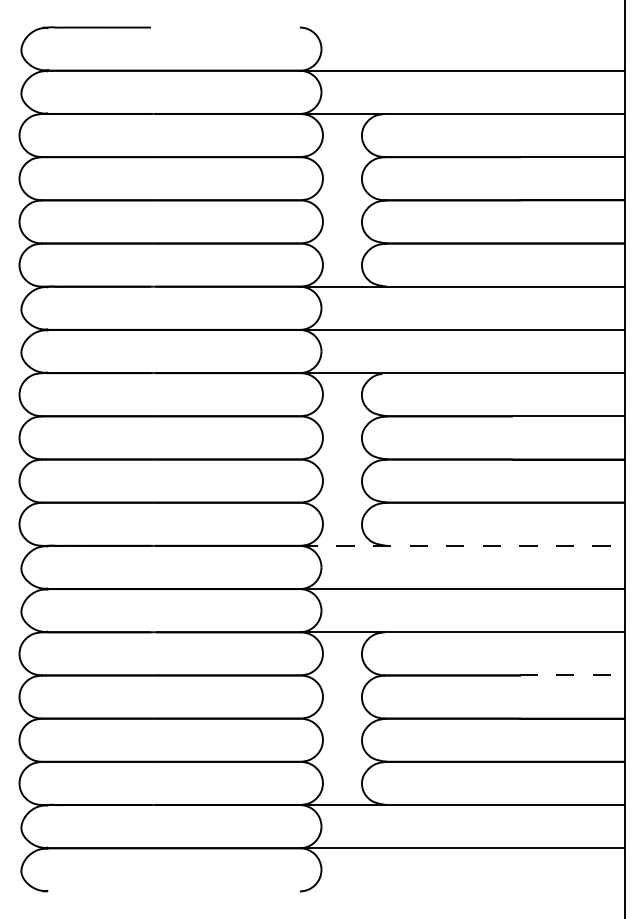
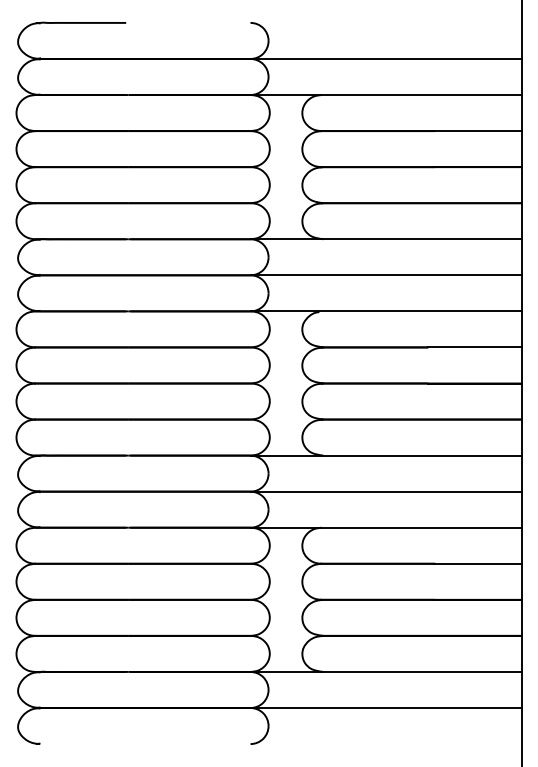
line: (462, 545) -> (386, 455), dashed -> solid
line: (572, 675) -> (478, 563), dashed -> solid

